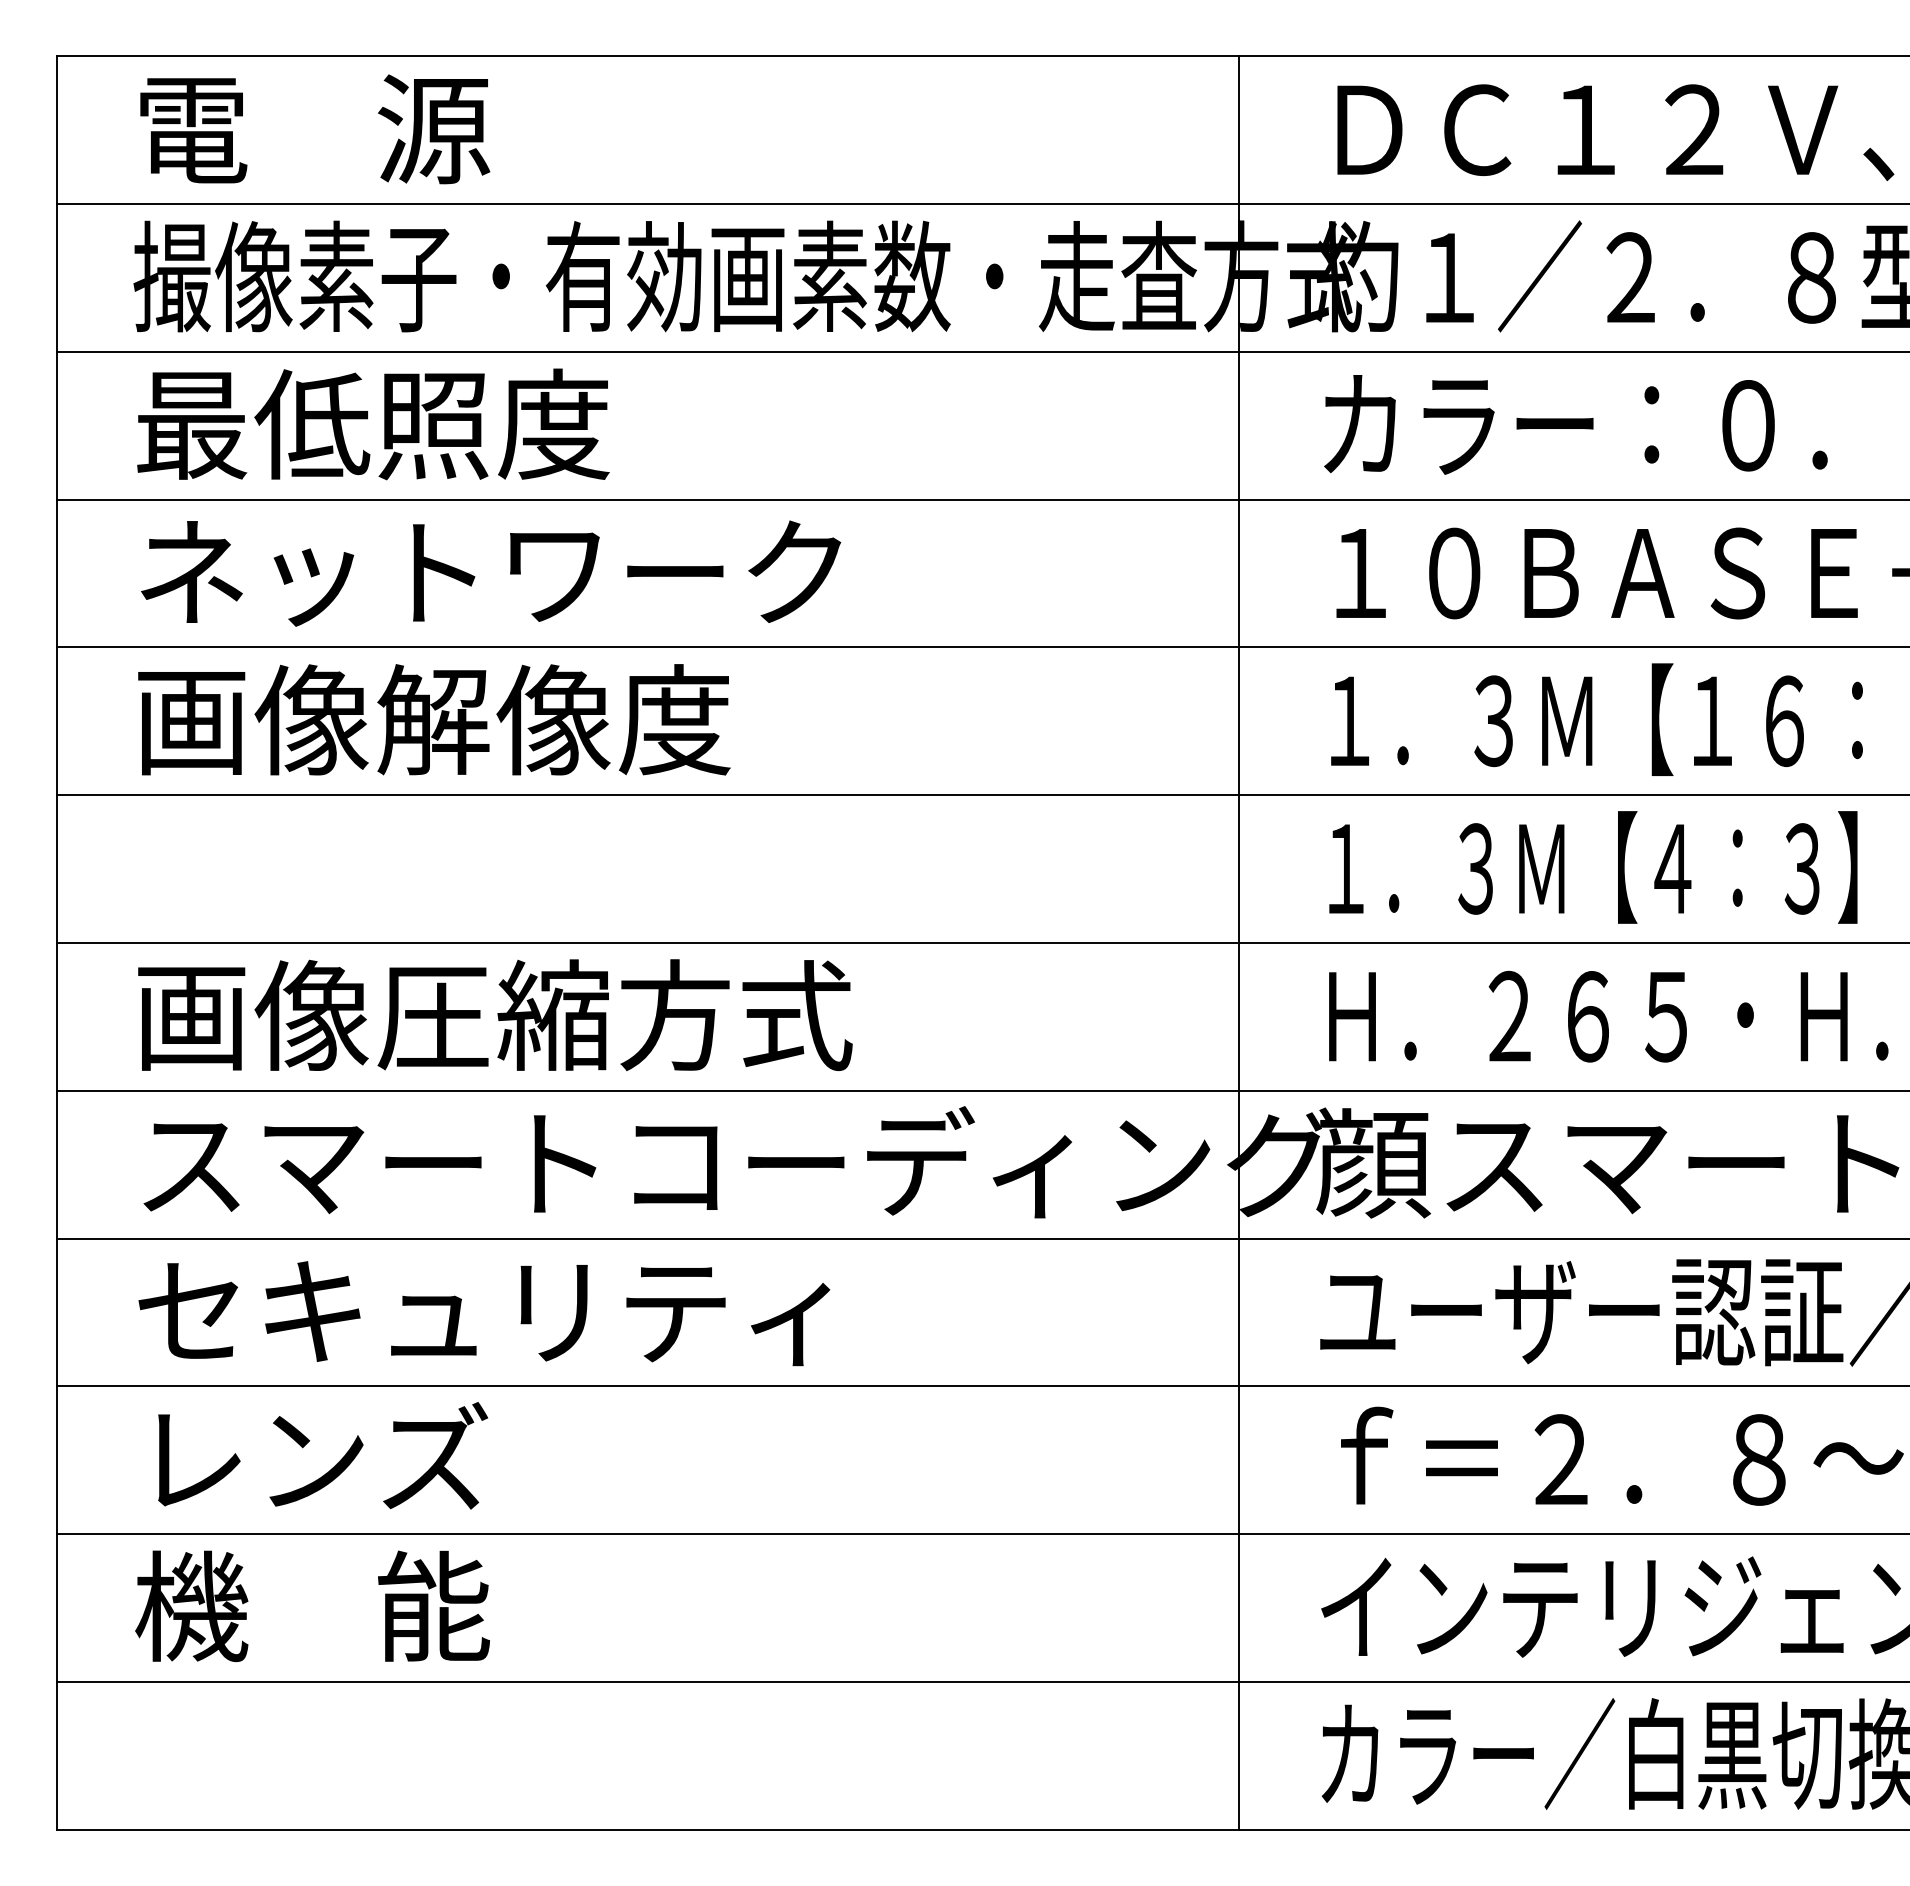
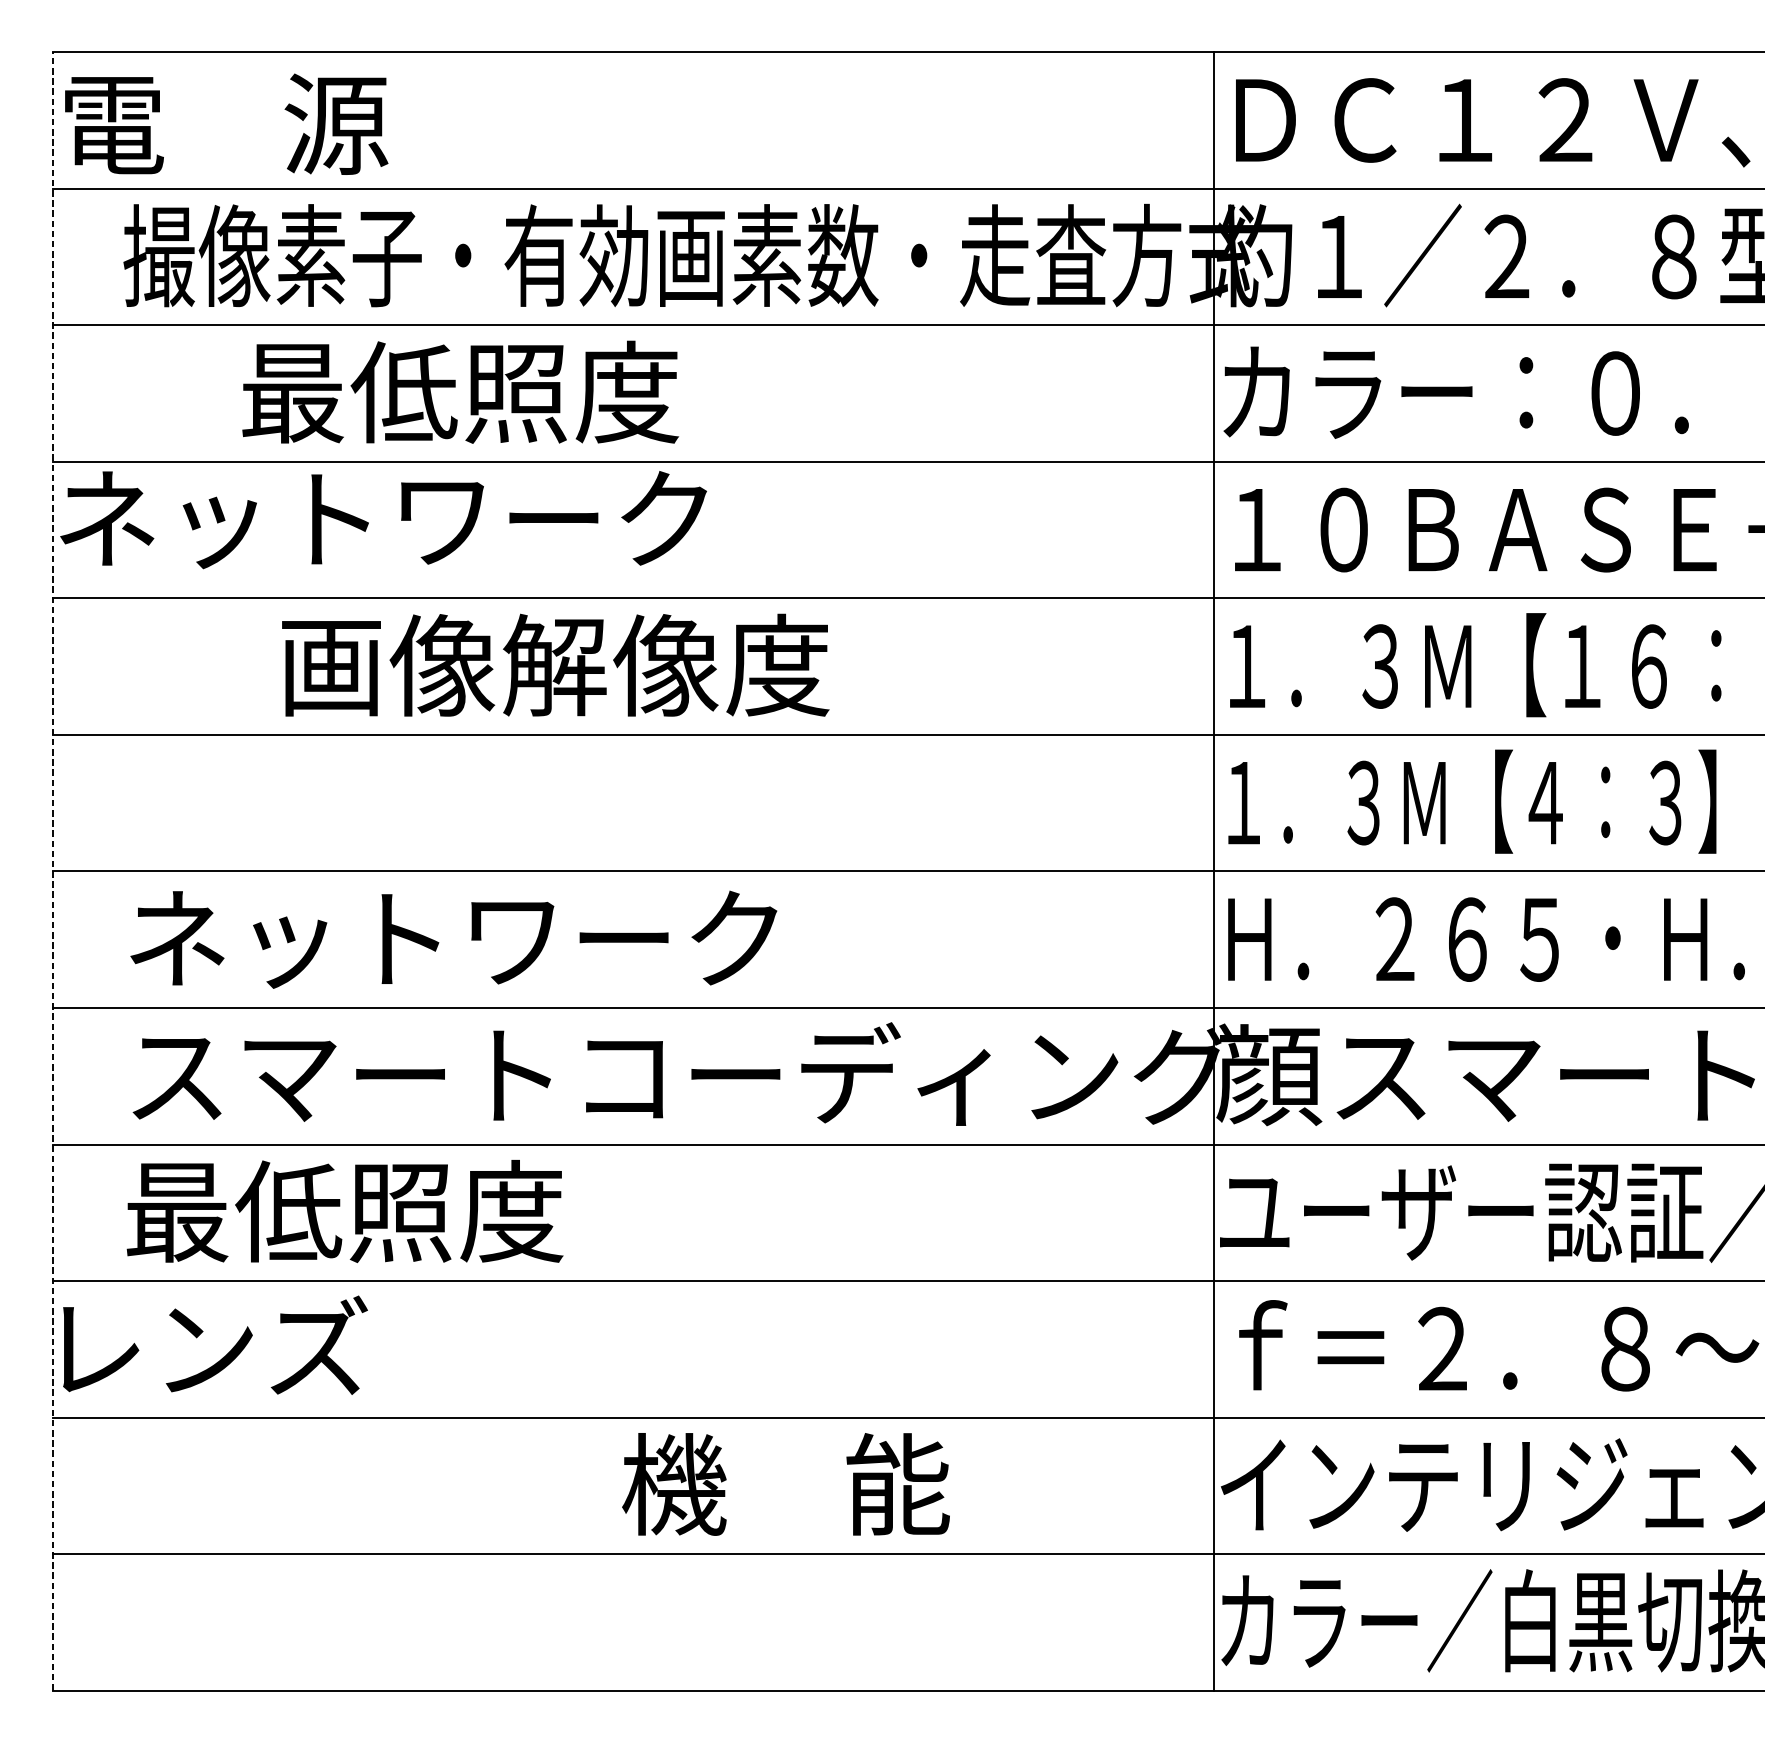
text: (315, 129) -> (226, 124), moved
text: (373, 424) -> (460, 392), moved
text: (491, 573) -> (384, 519), moved
text: (434, 719) -> (555, 664), moved
line: (1239, 942) -> (1213, 871), moved
line: (57, 943) -> (53, 871), solid -> dashed
text: (495, 1015) -> (457, 938), 画像圧縮方式 -> ネットワーク
text: (483, 1310) -> (446, 1211), セキュリティ -> 最低照度
text: (323, 1455) -> (215, 1345), moved
text: (312, 1606) -> (785, 1484), moved

